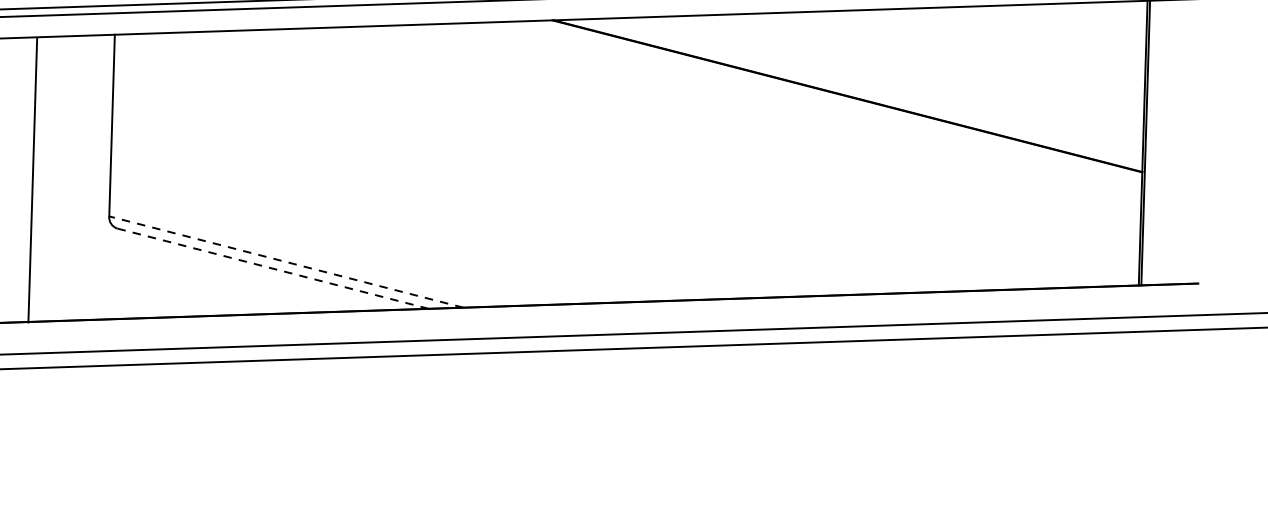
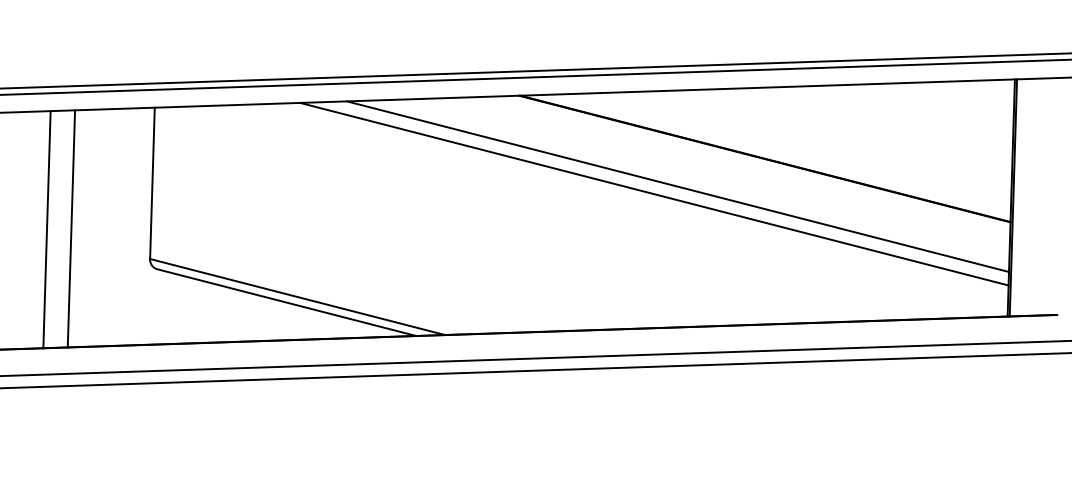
line: (742, 129) -> (677, 186), added
line: (714, 137) -> (654, 193), added
line: (32, 179) -> (71, 228), moved
line: (286, 261) -> (297, 296), dashed -> solid
line: (273, 268) -> (286, 302), dashed -> solid

